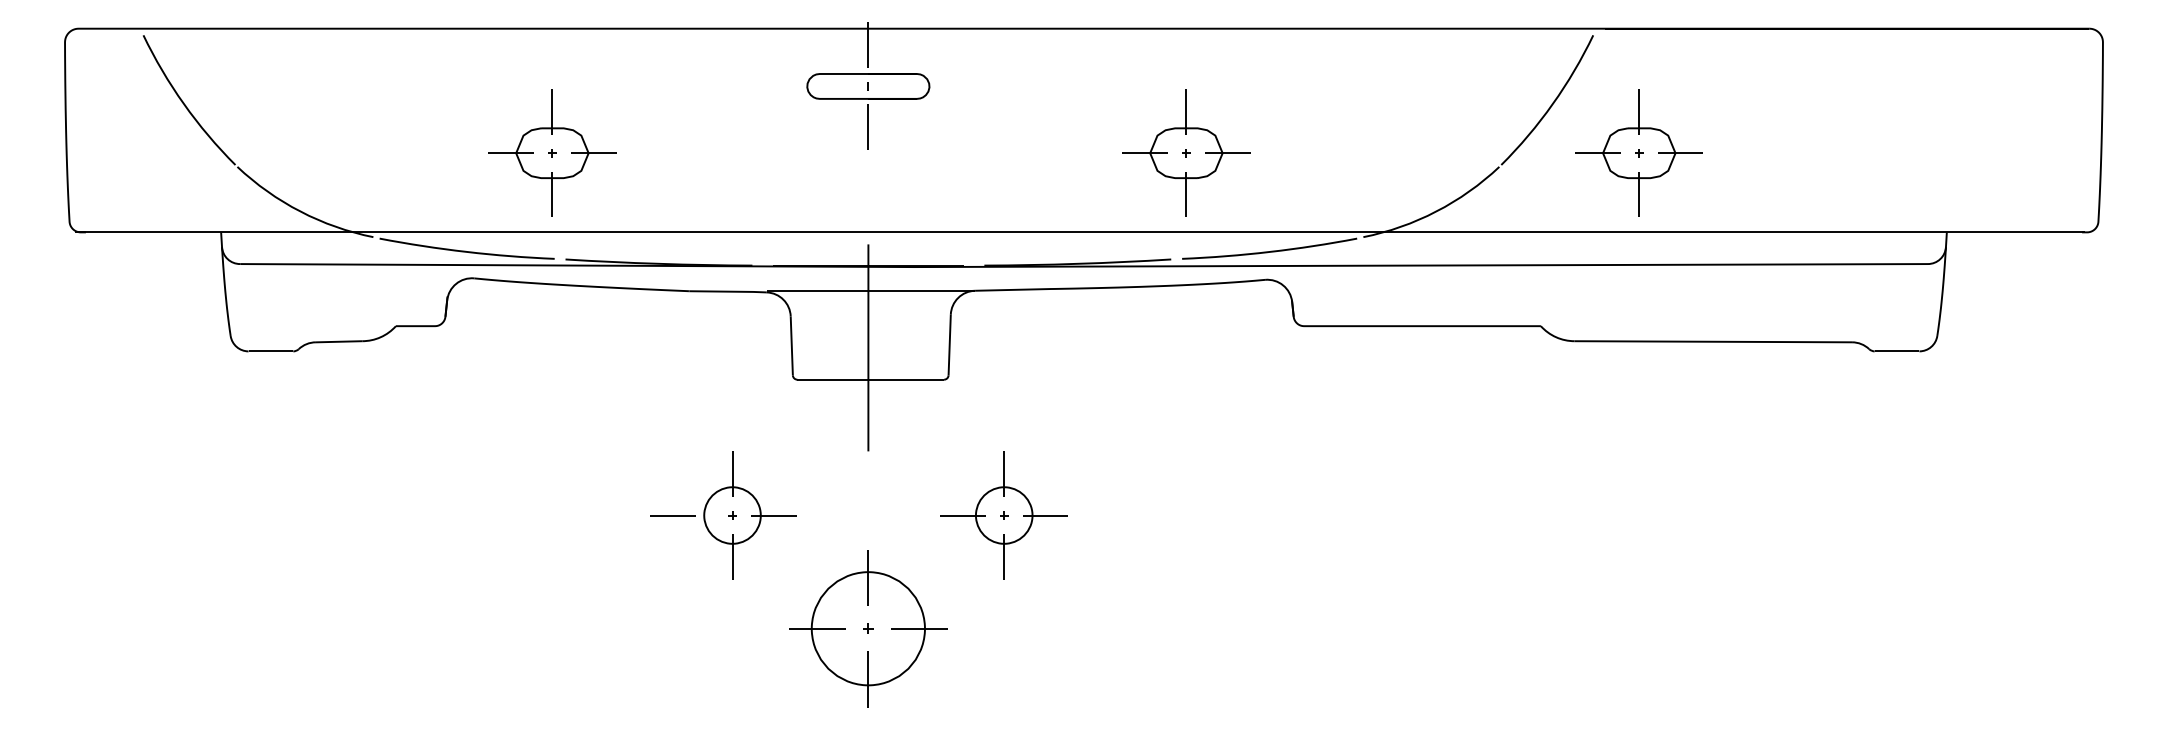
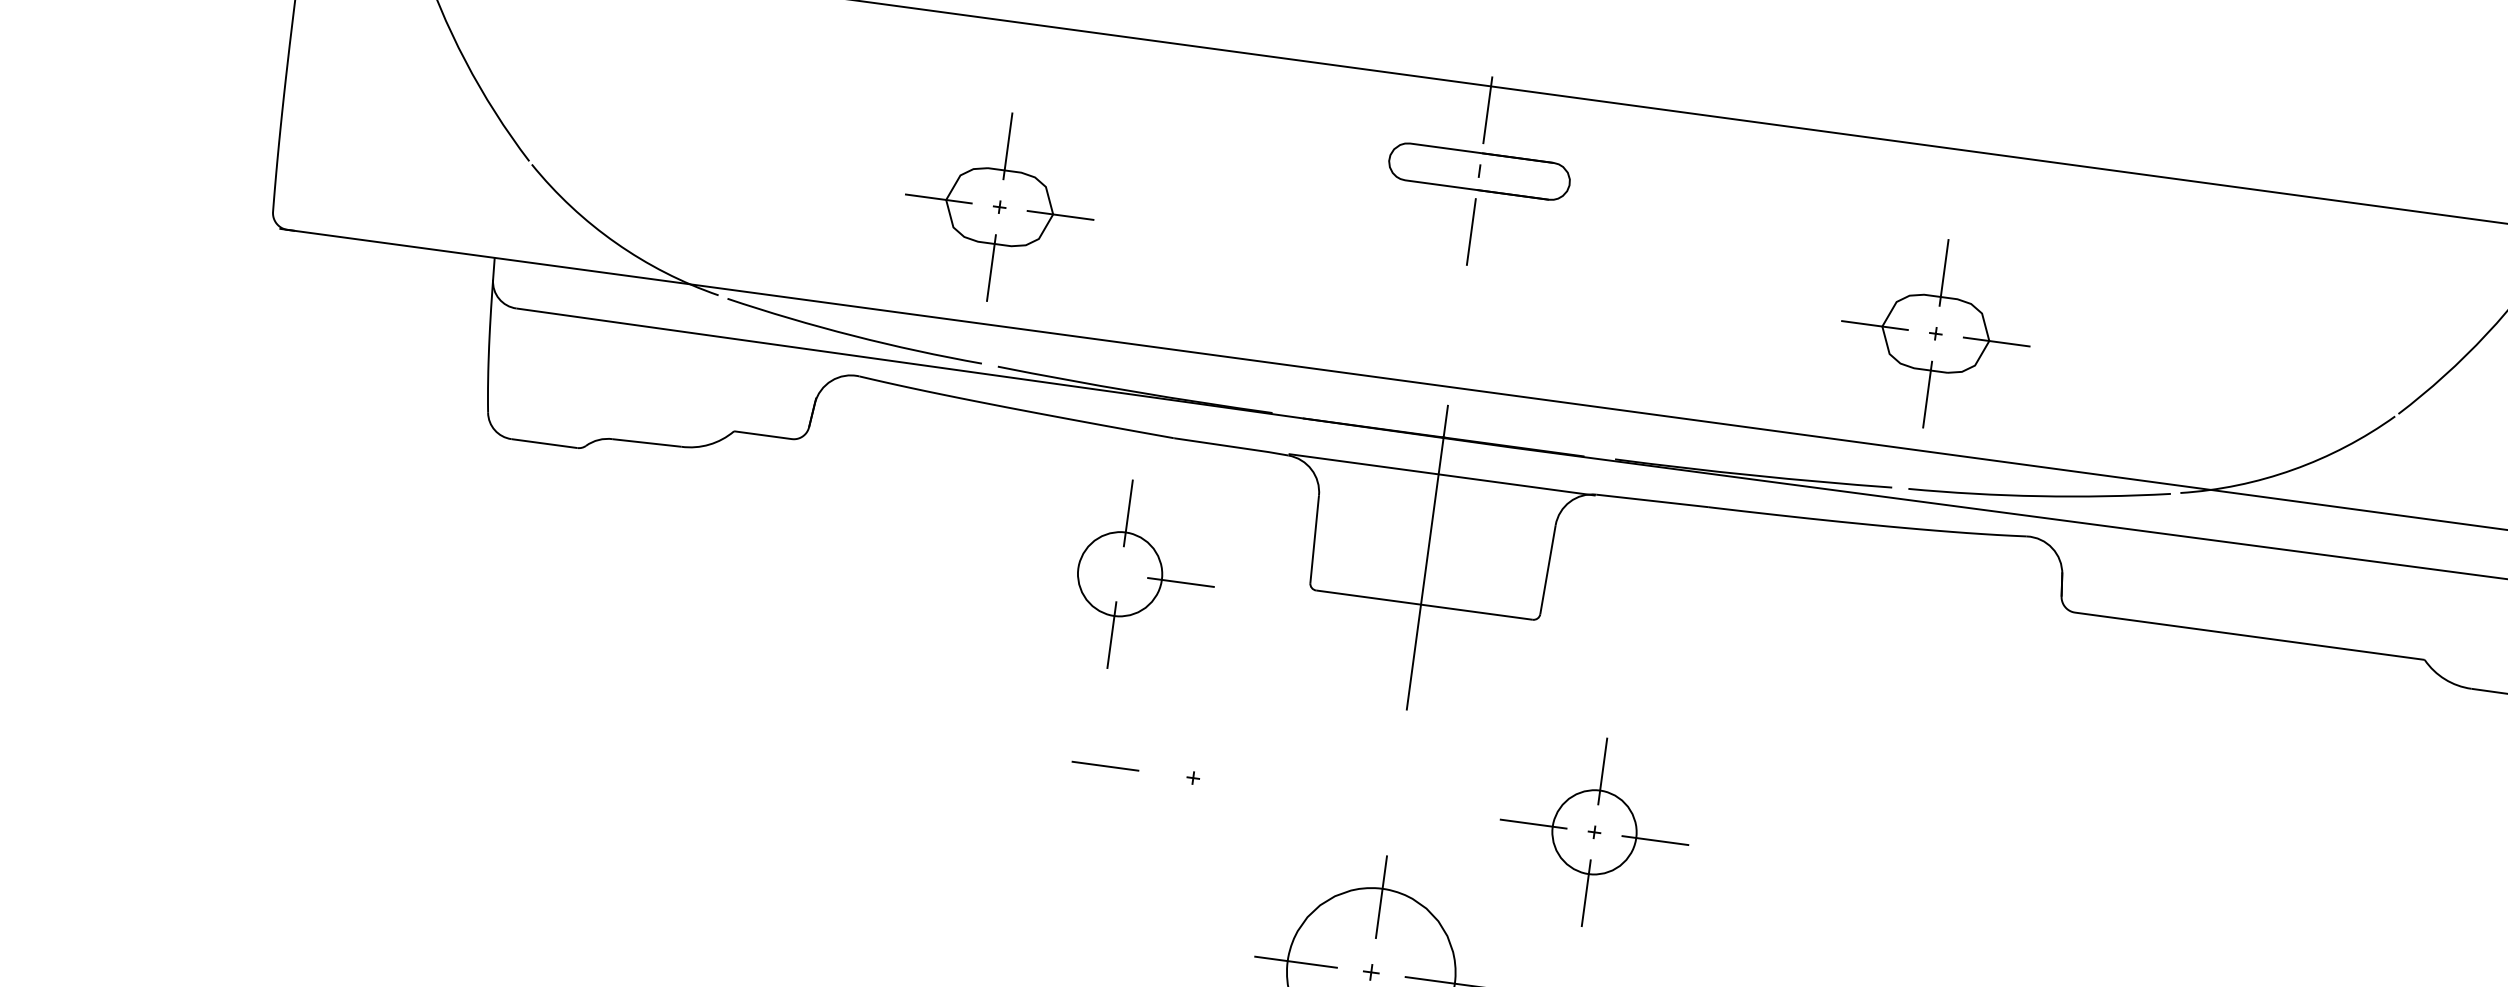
part: (749, 515) -> (1145, 577), moved

